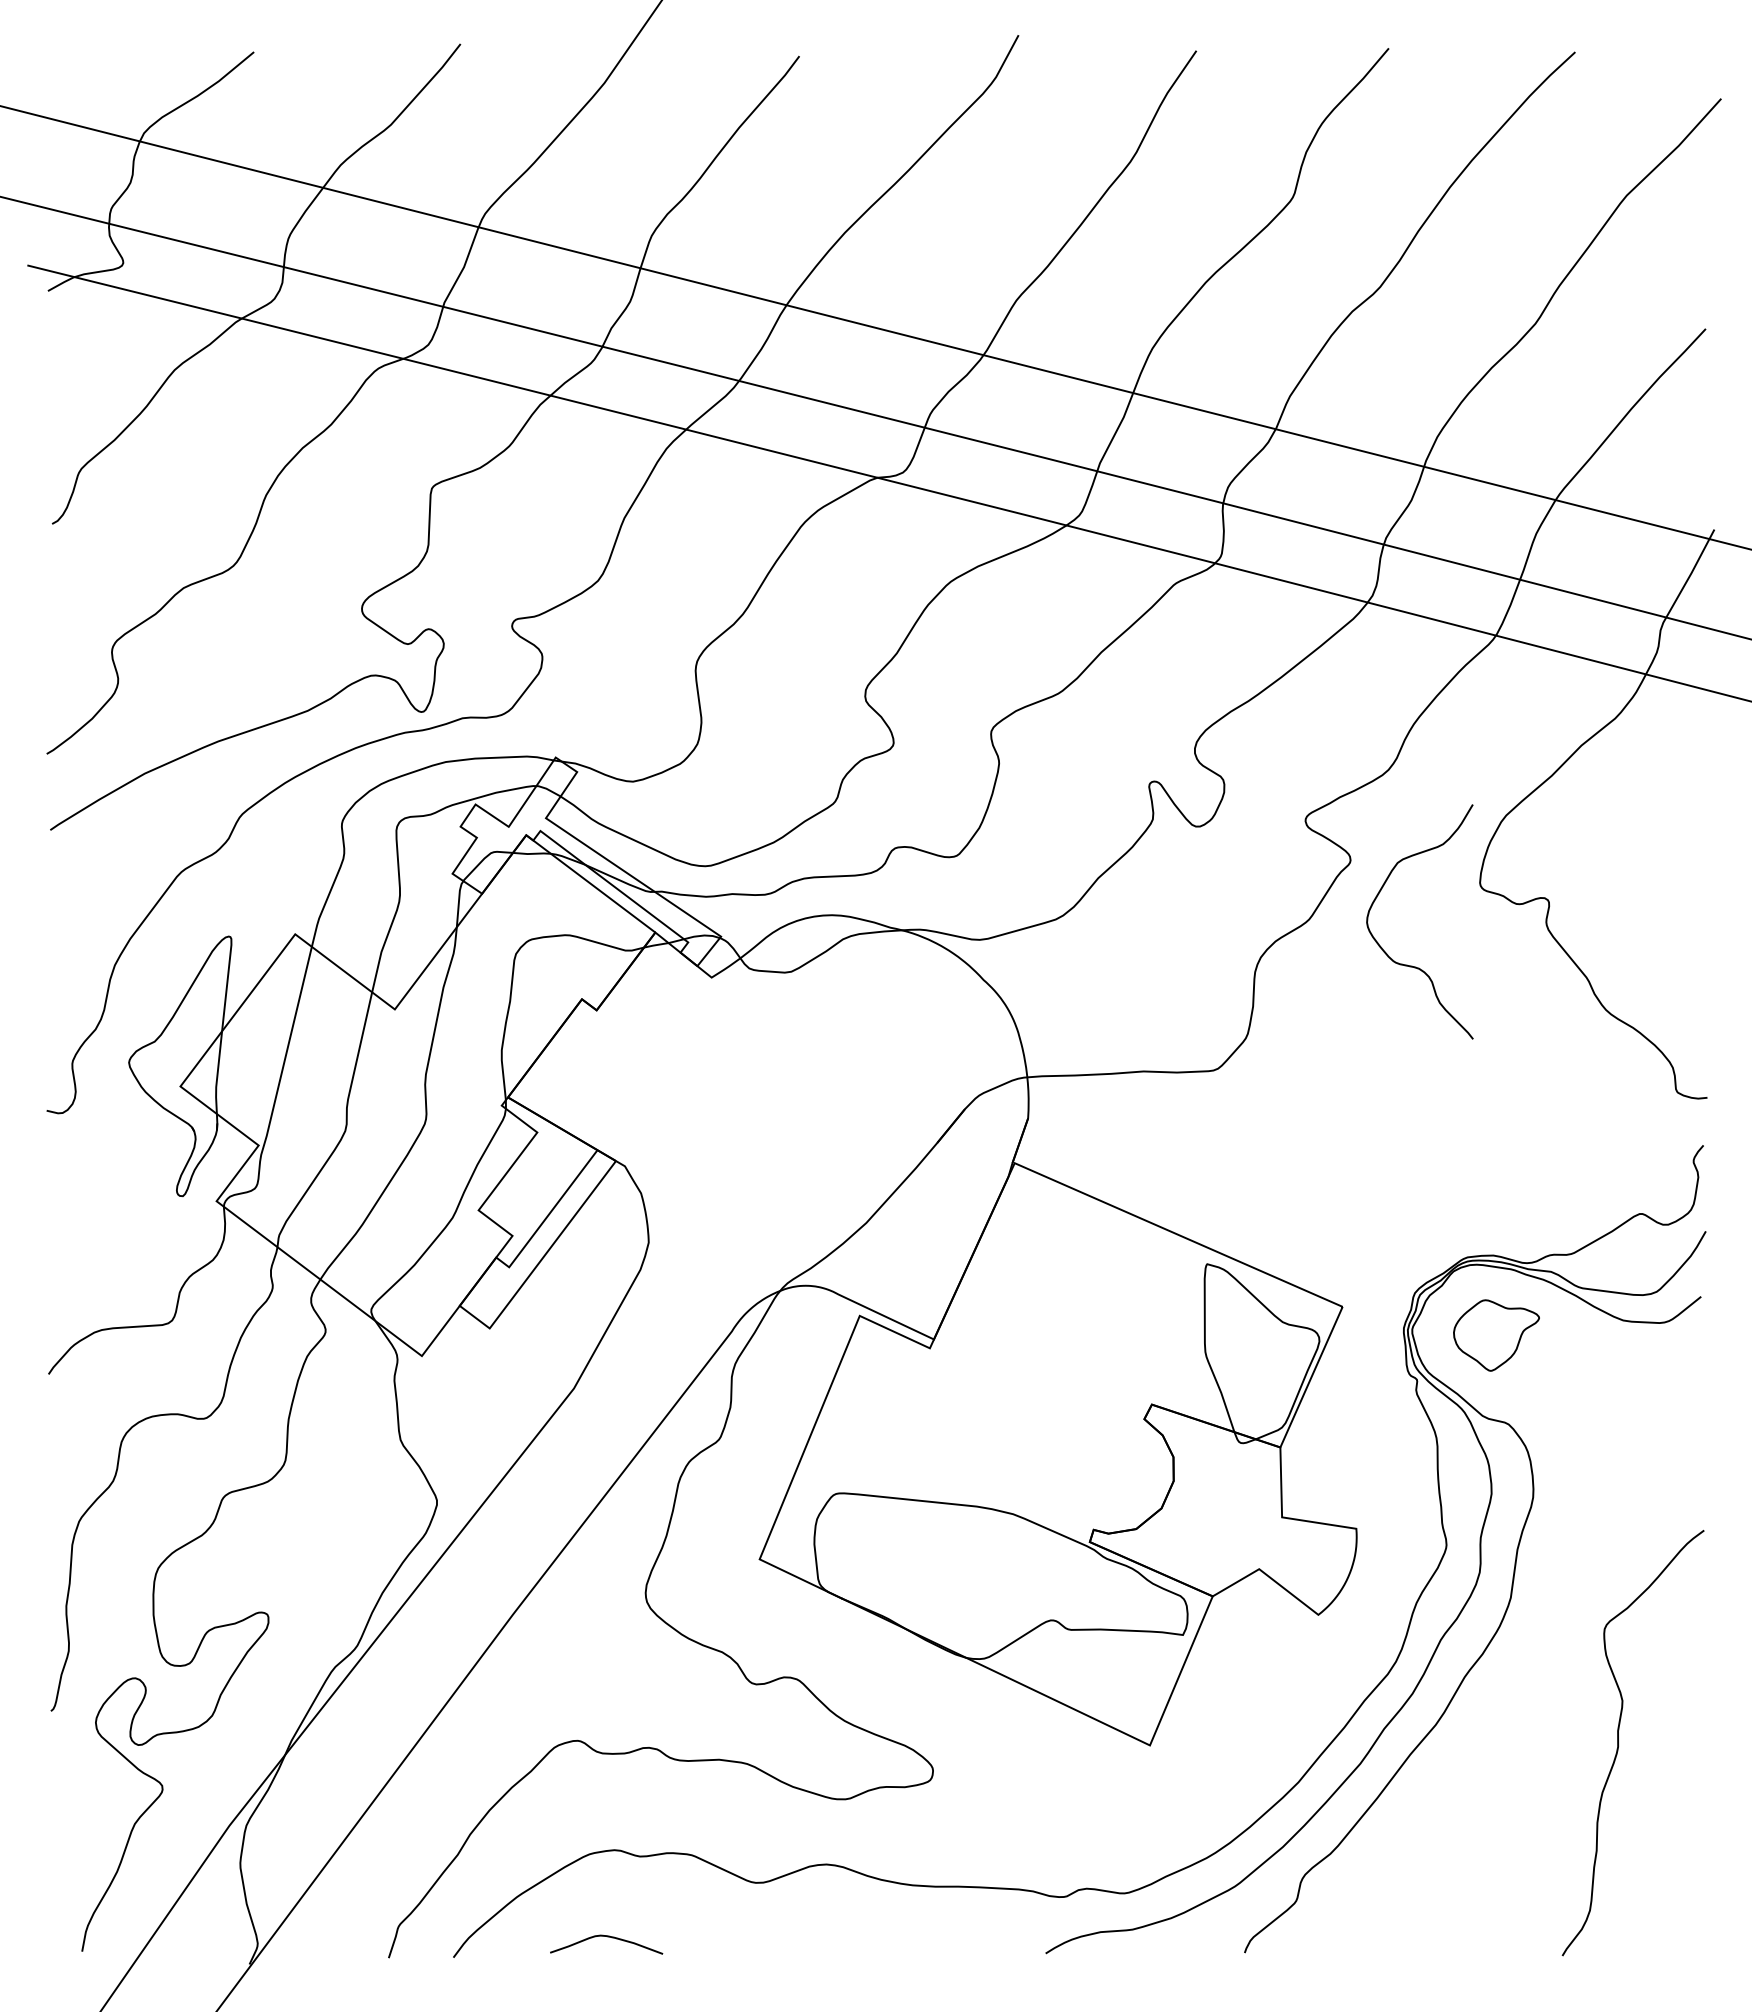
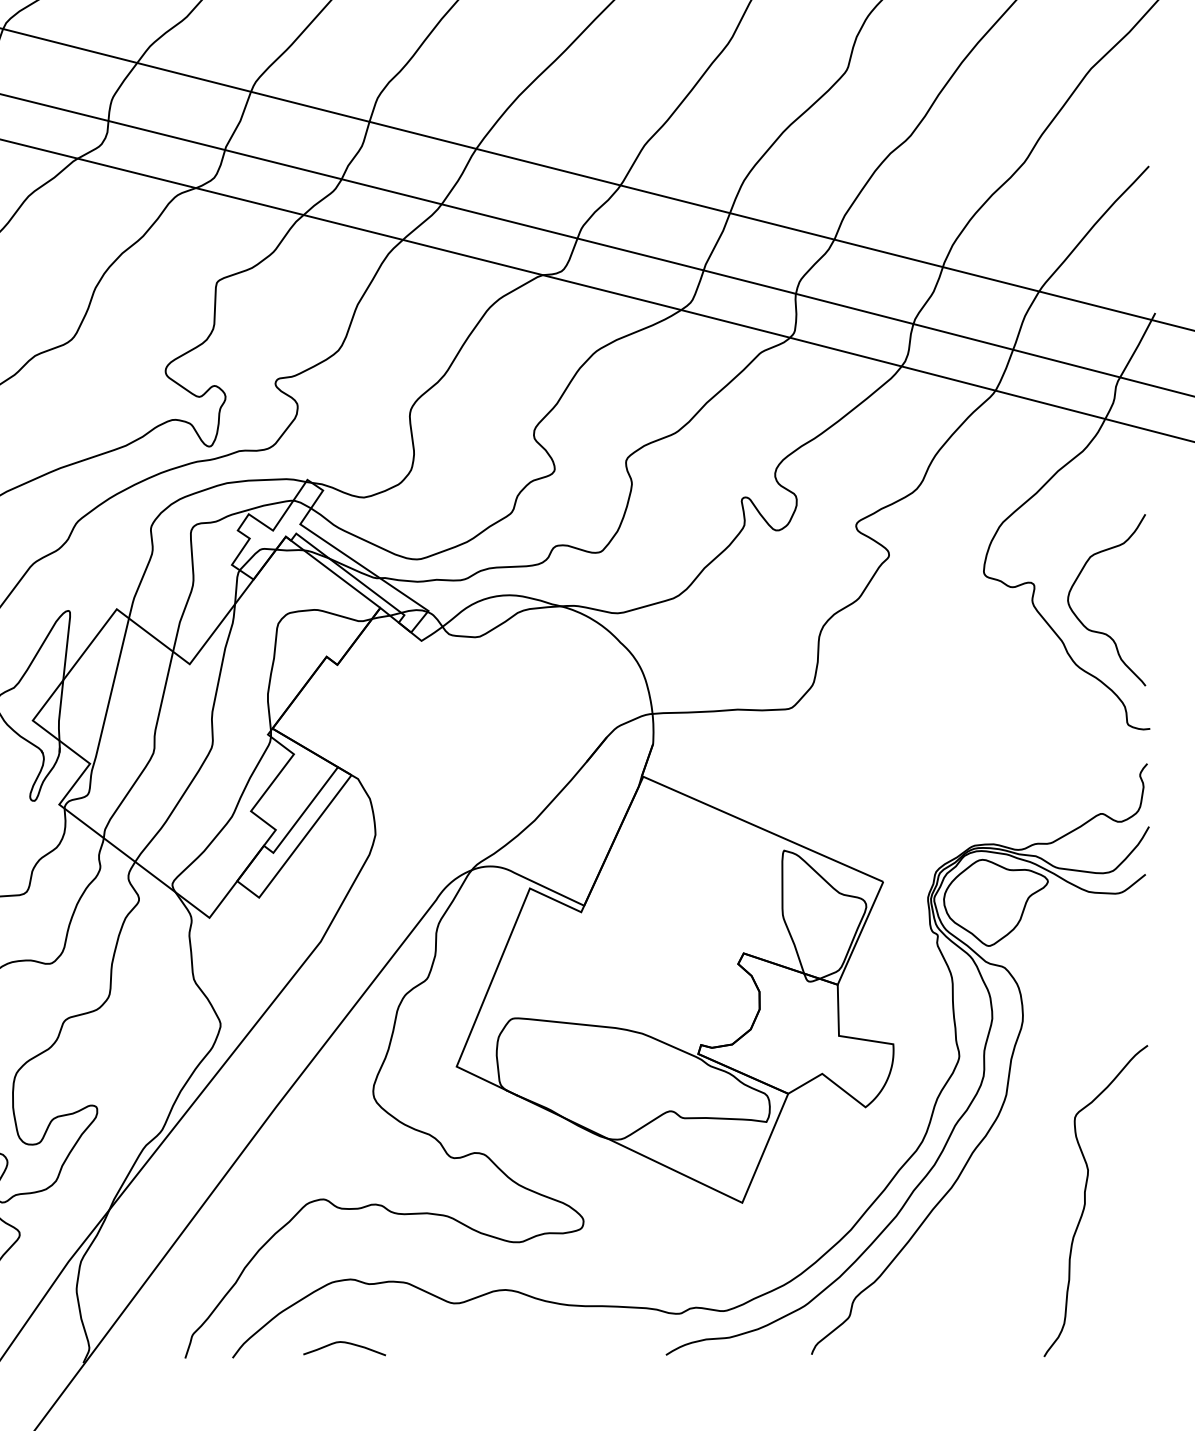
curve: (1412, 965) -> (1101, 632), moved
part: (1496, 1335) -> (995, 902), size x1.67

